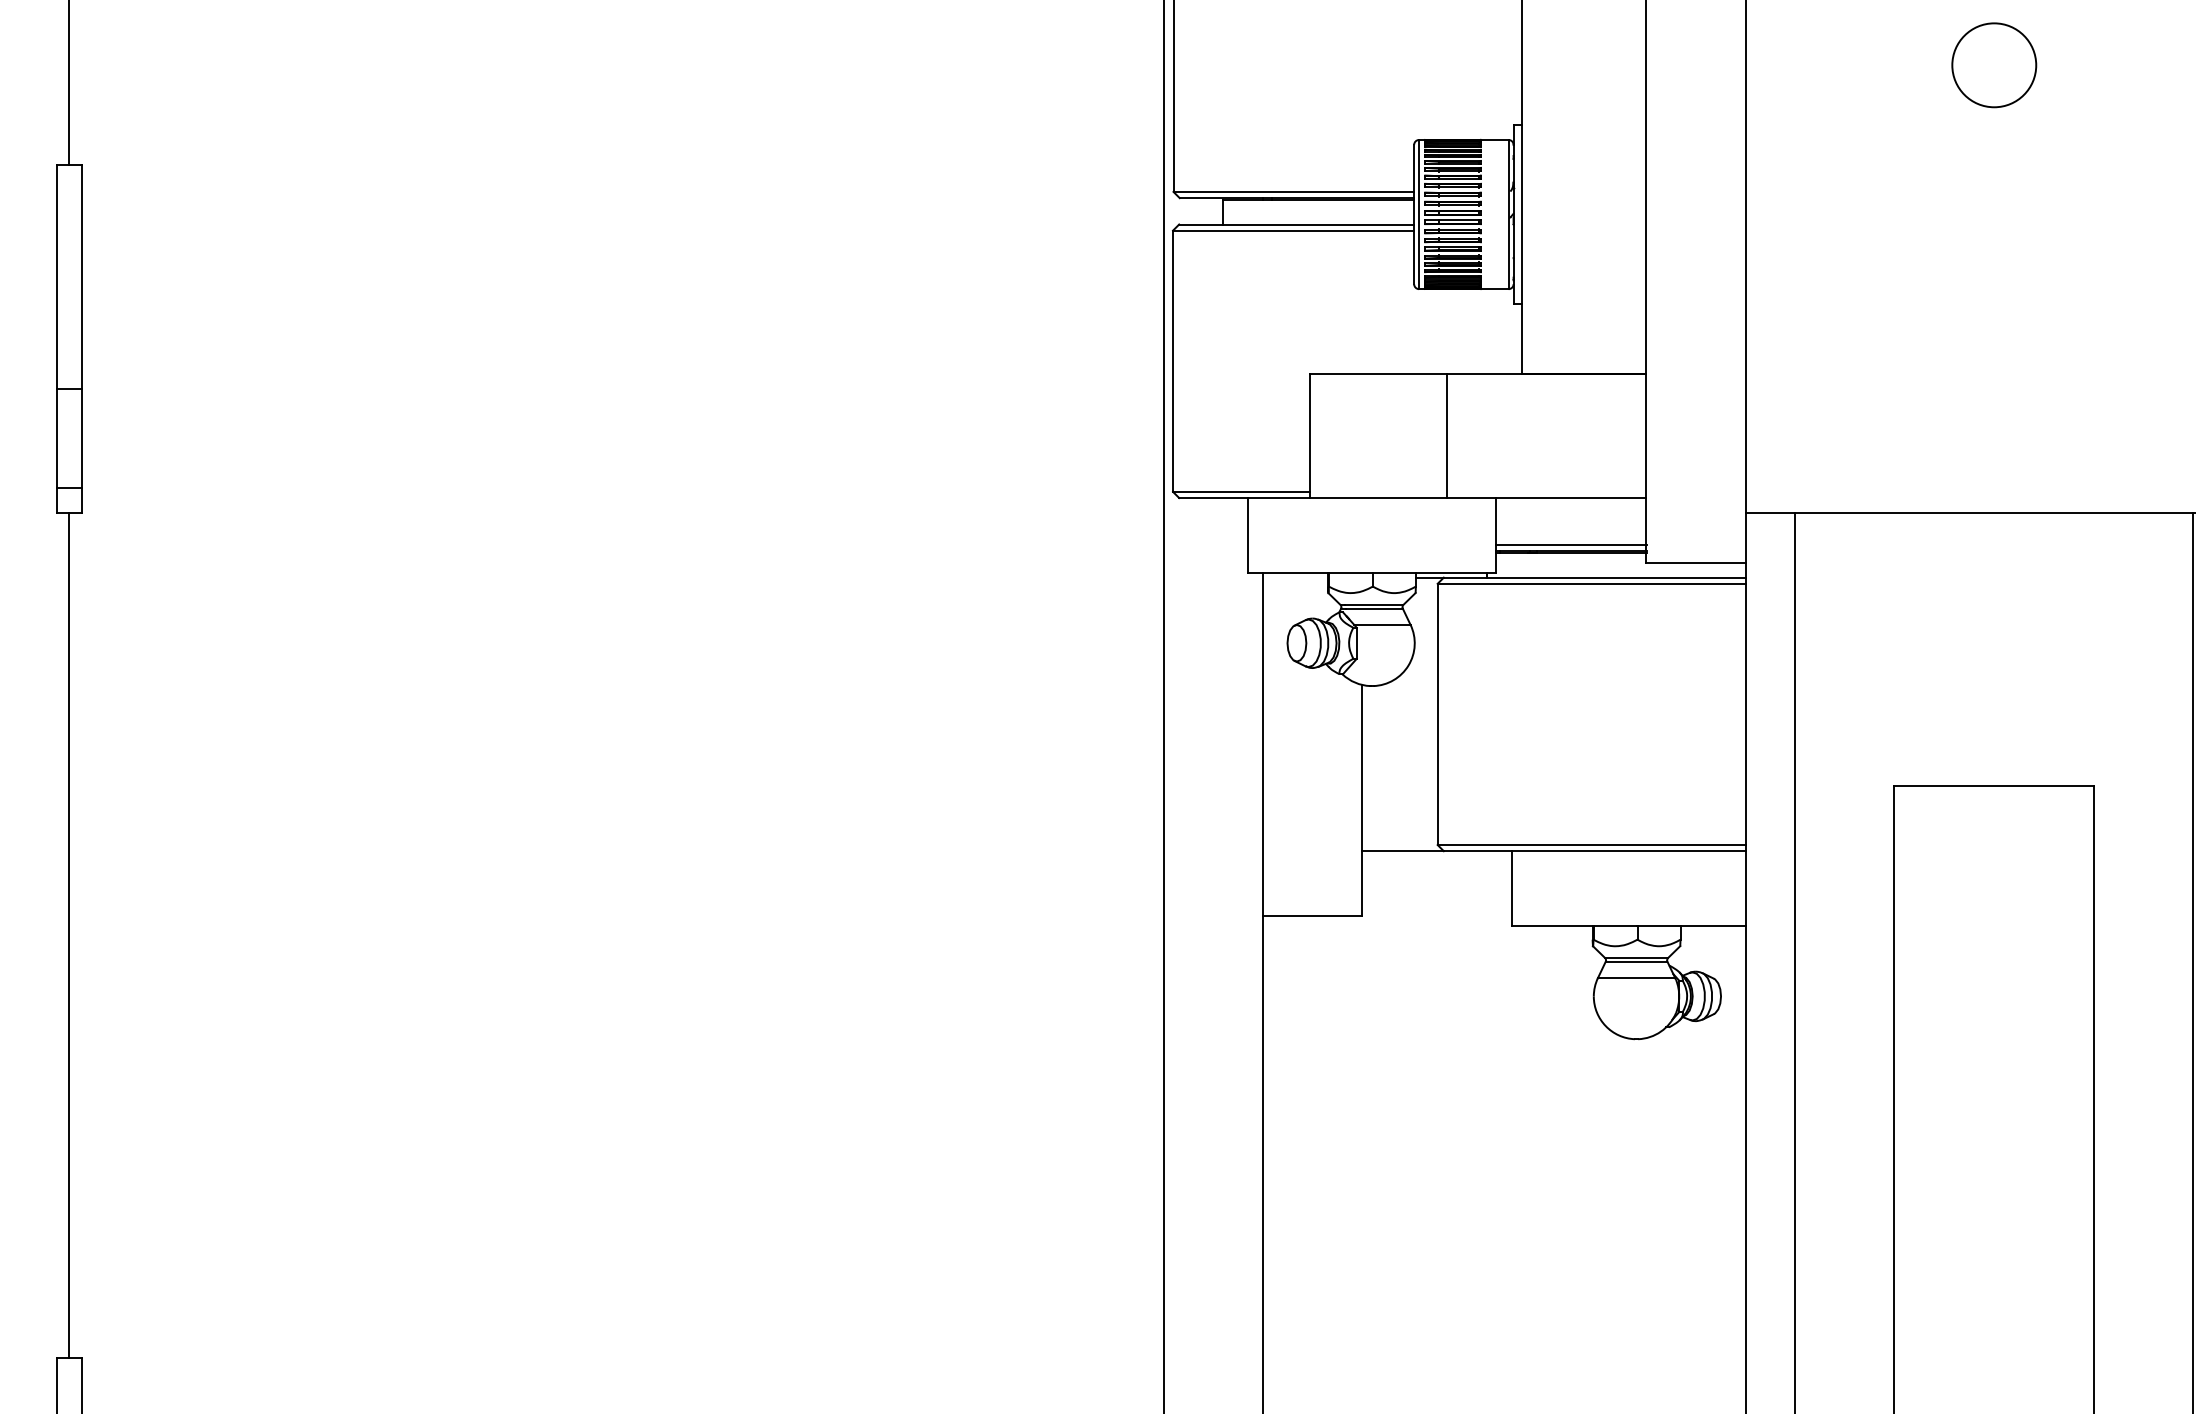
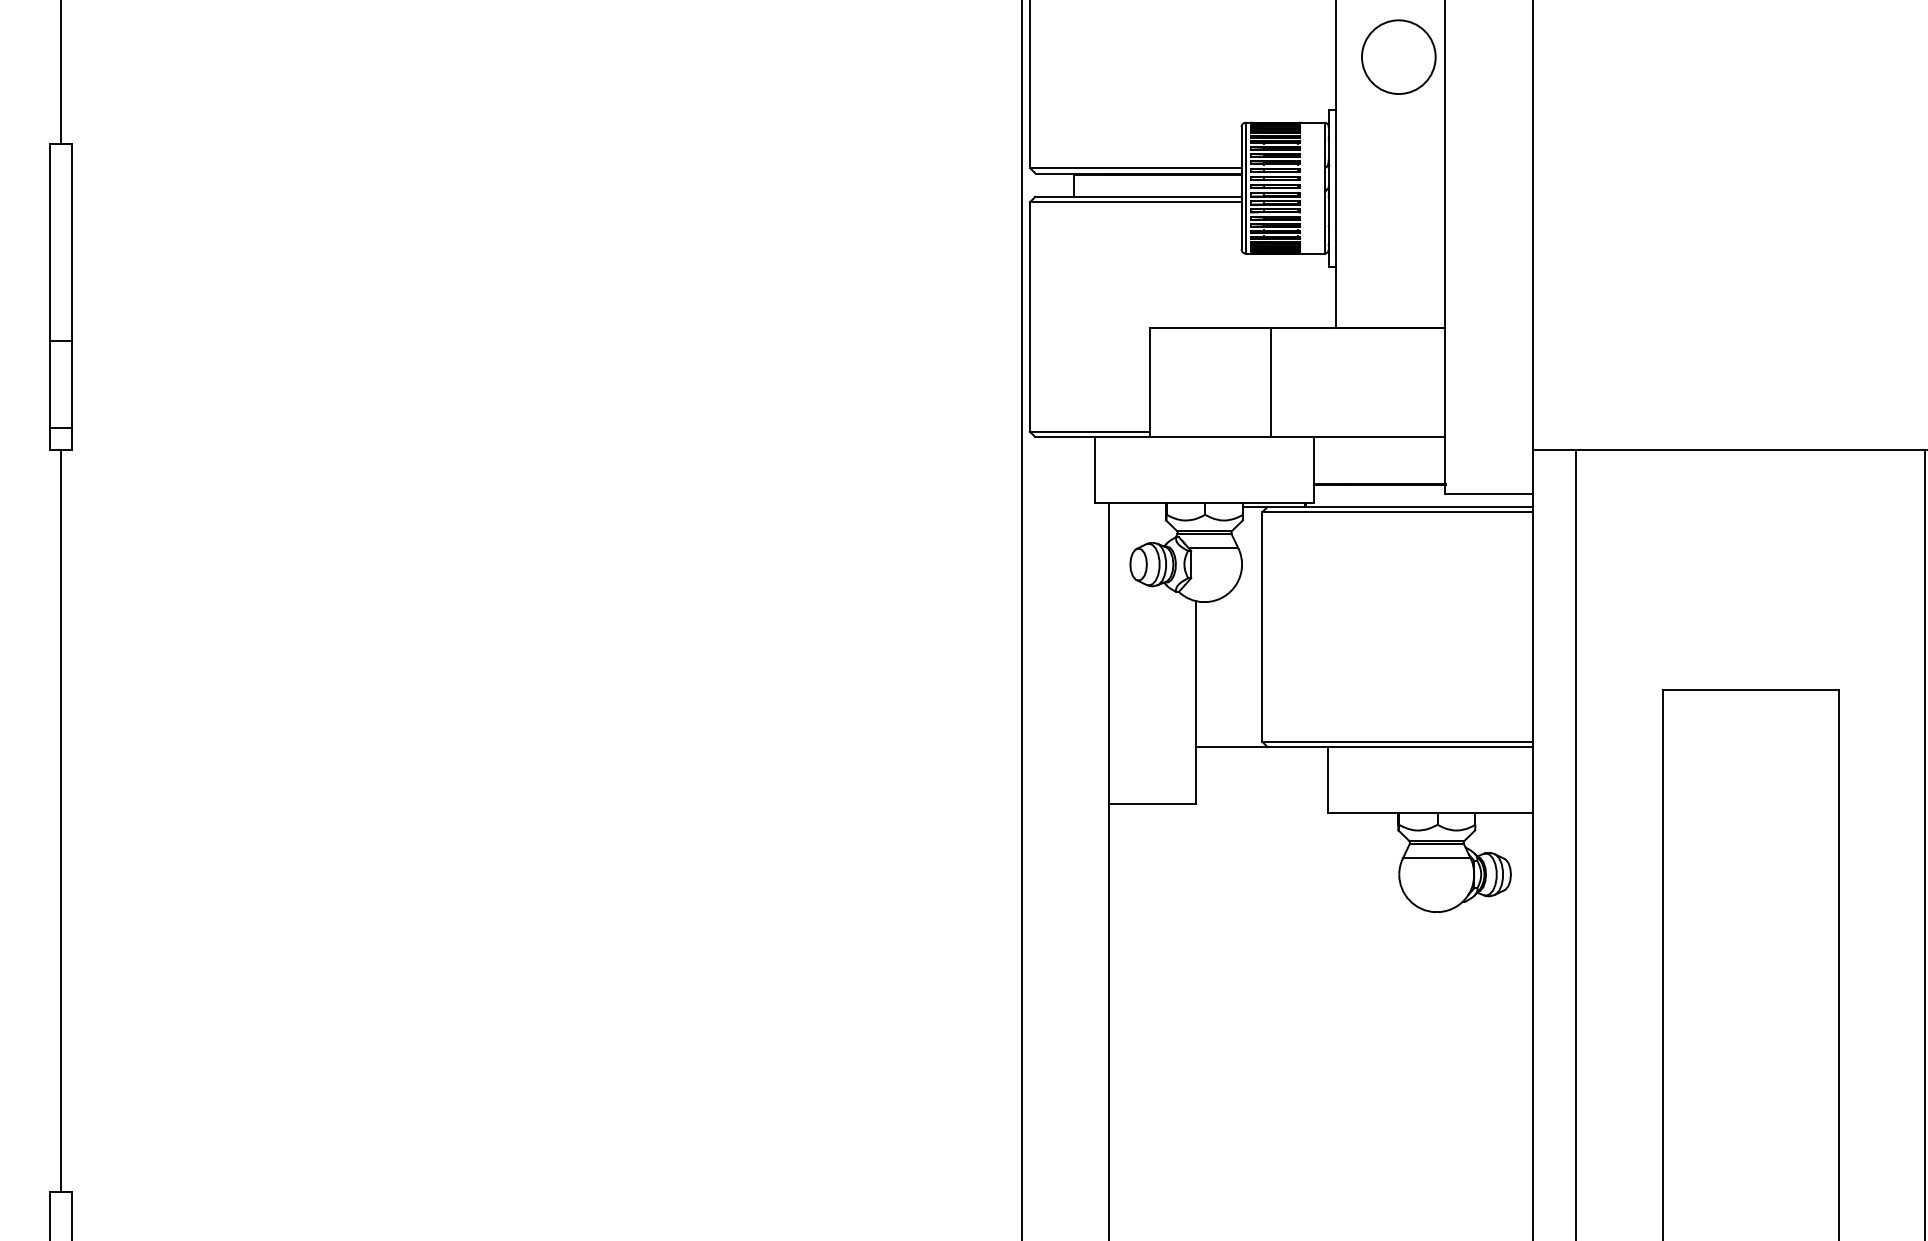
circle: (1993, 64) -> (1398, 56), moved
line: (1571, 545) -> (1379, 478), removed

